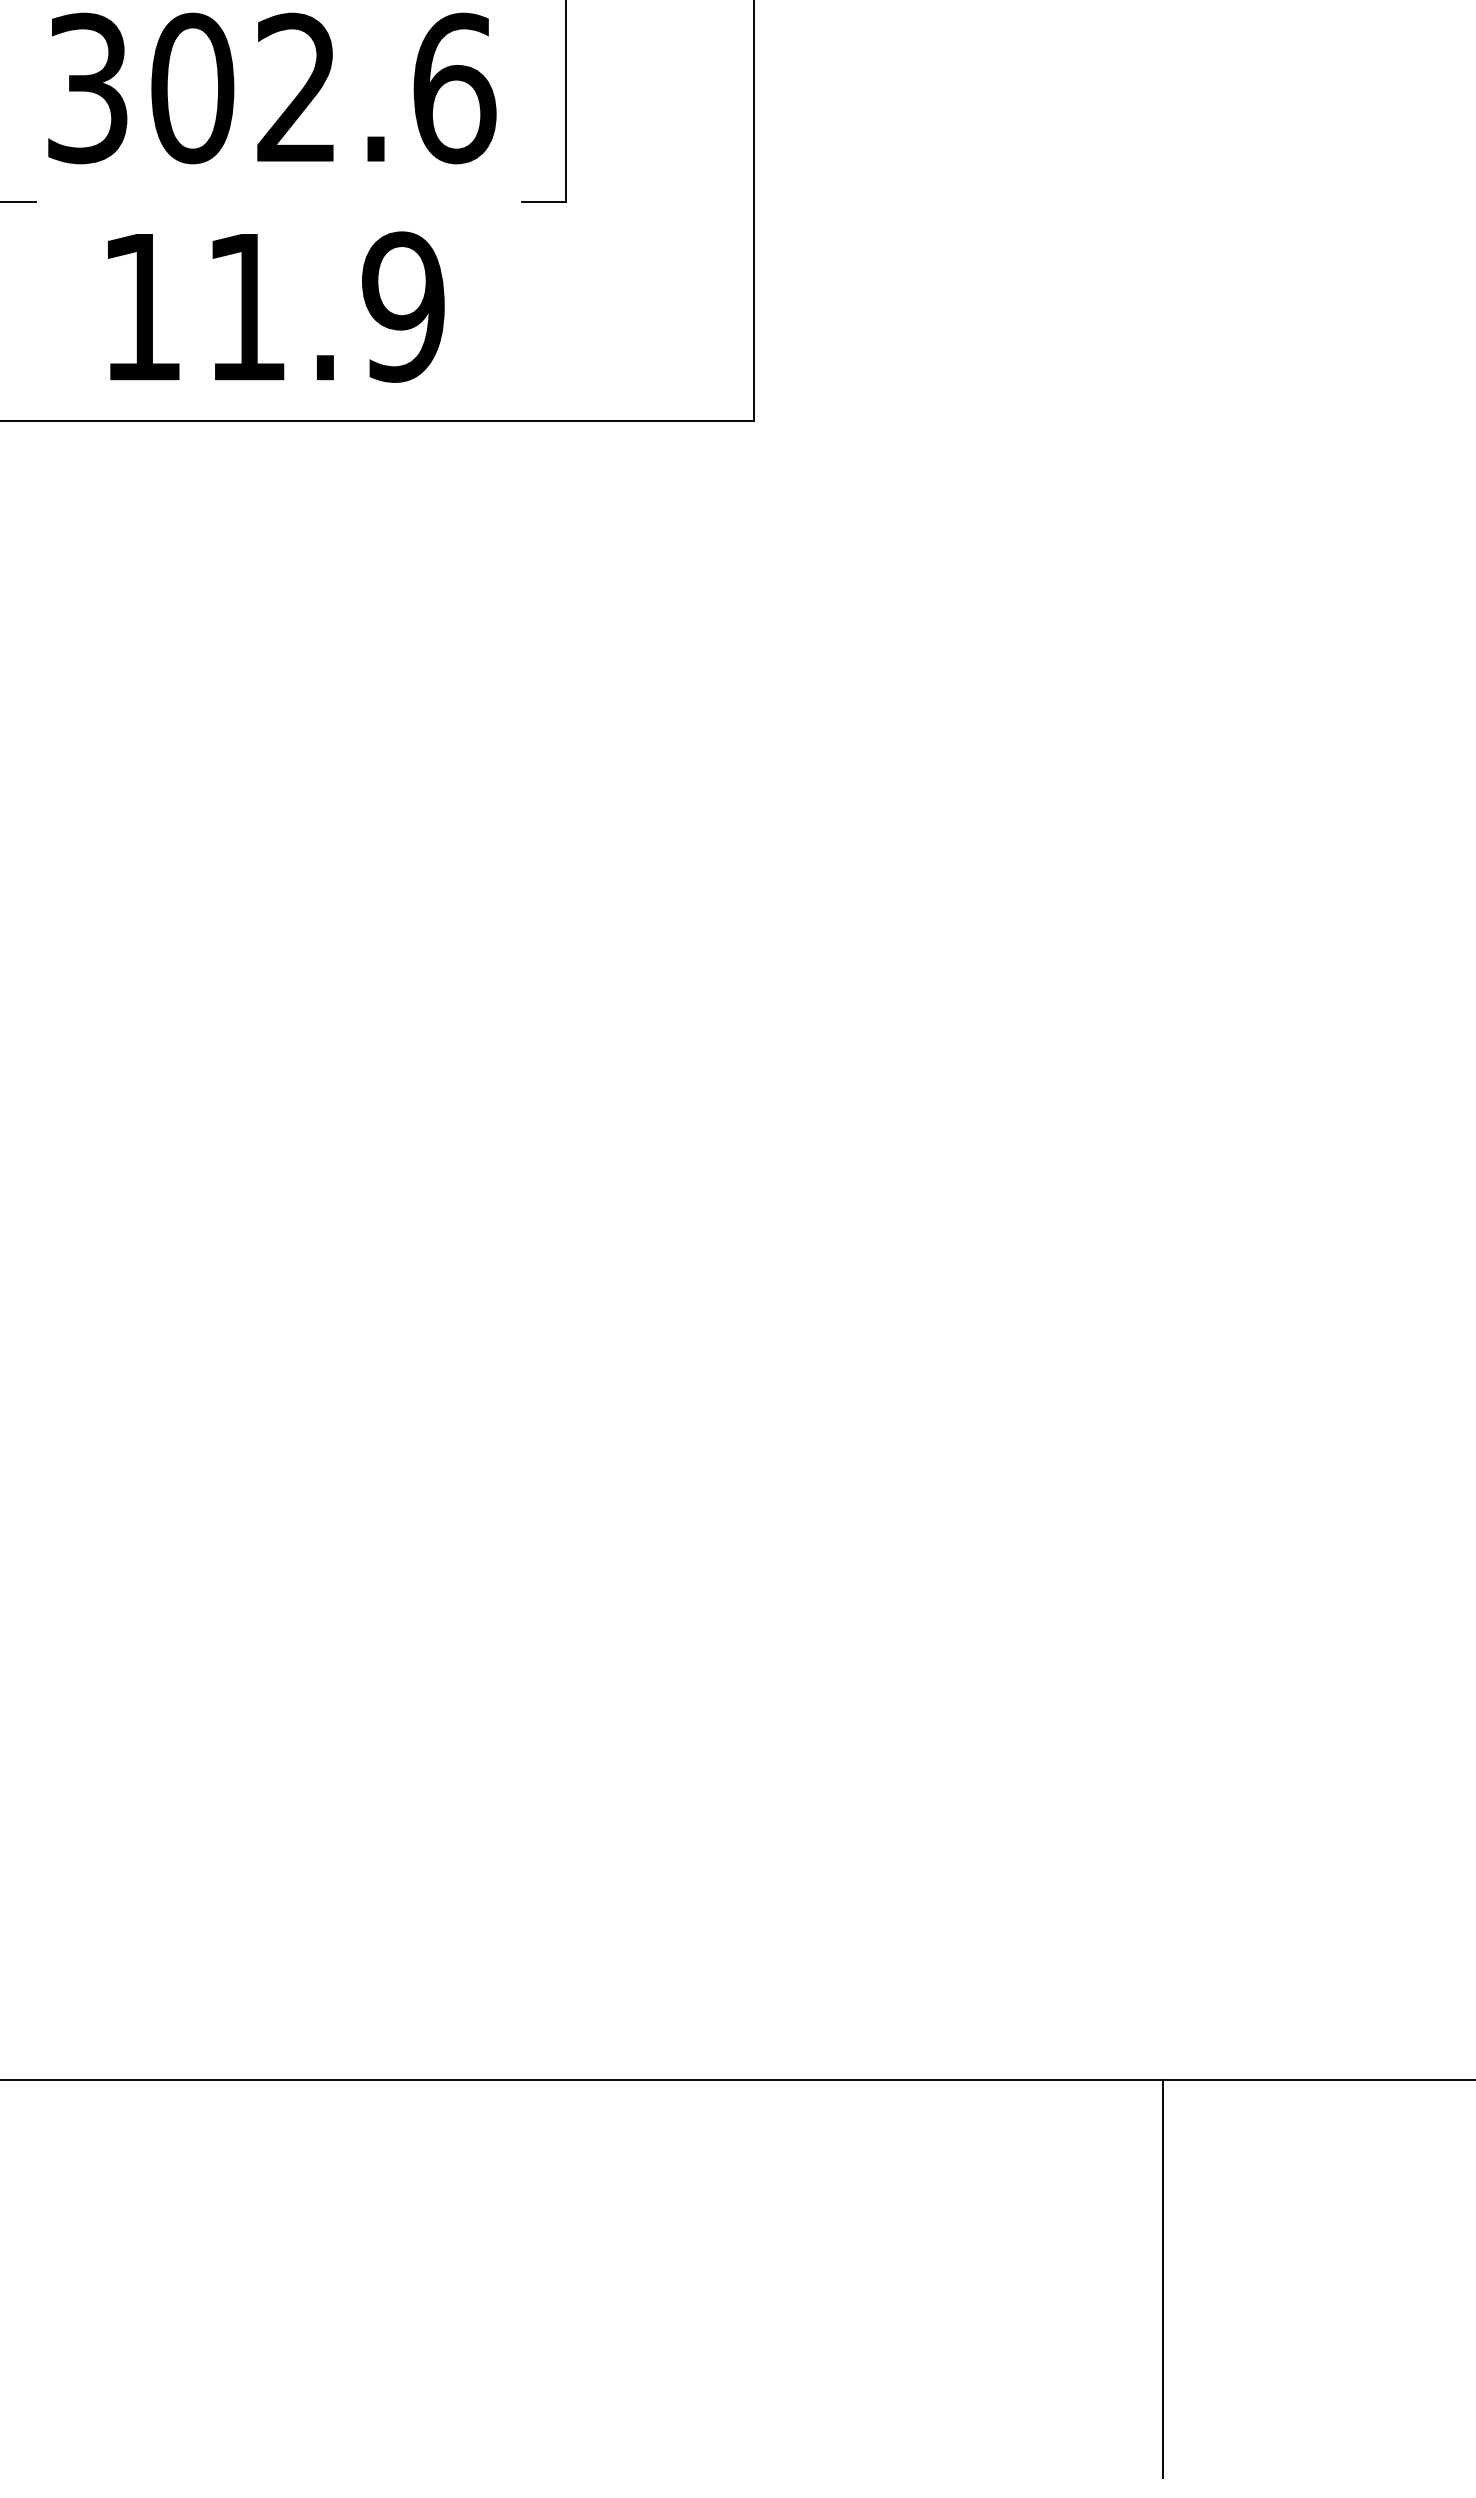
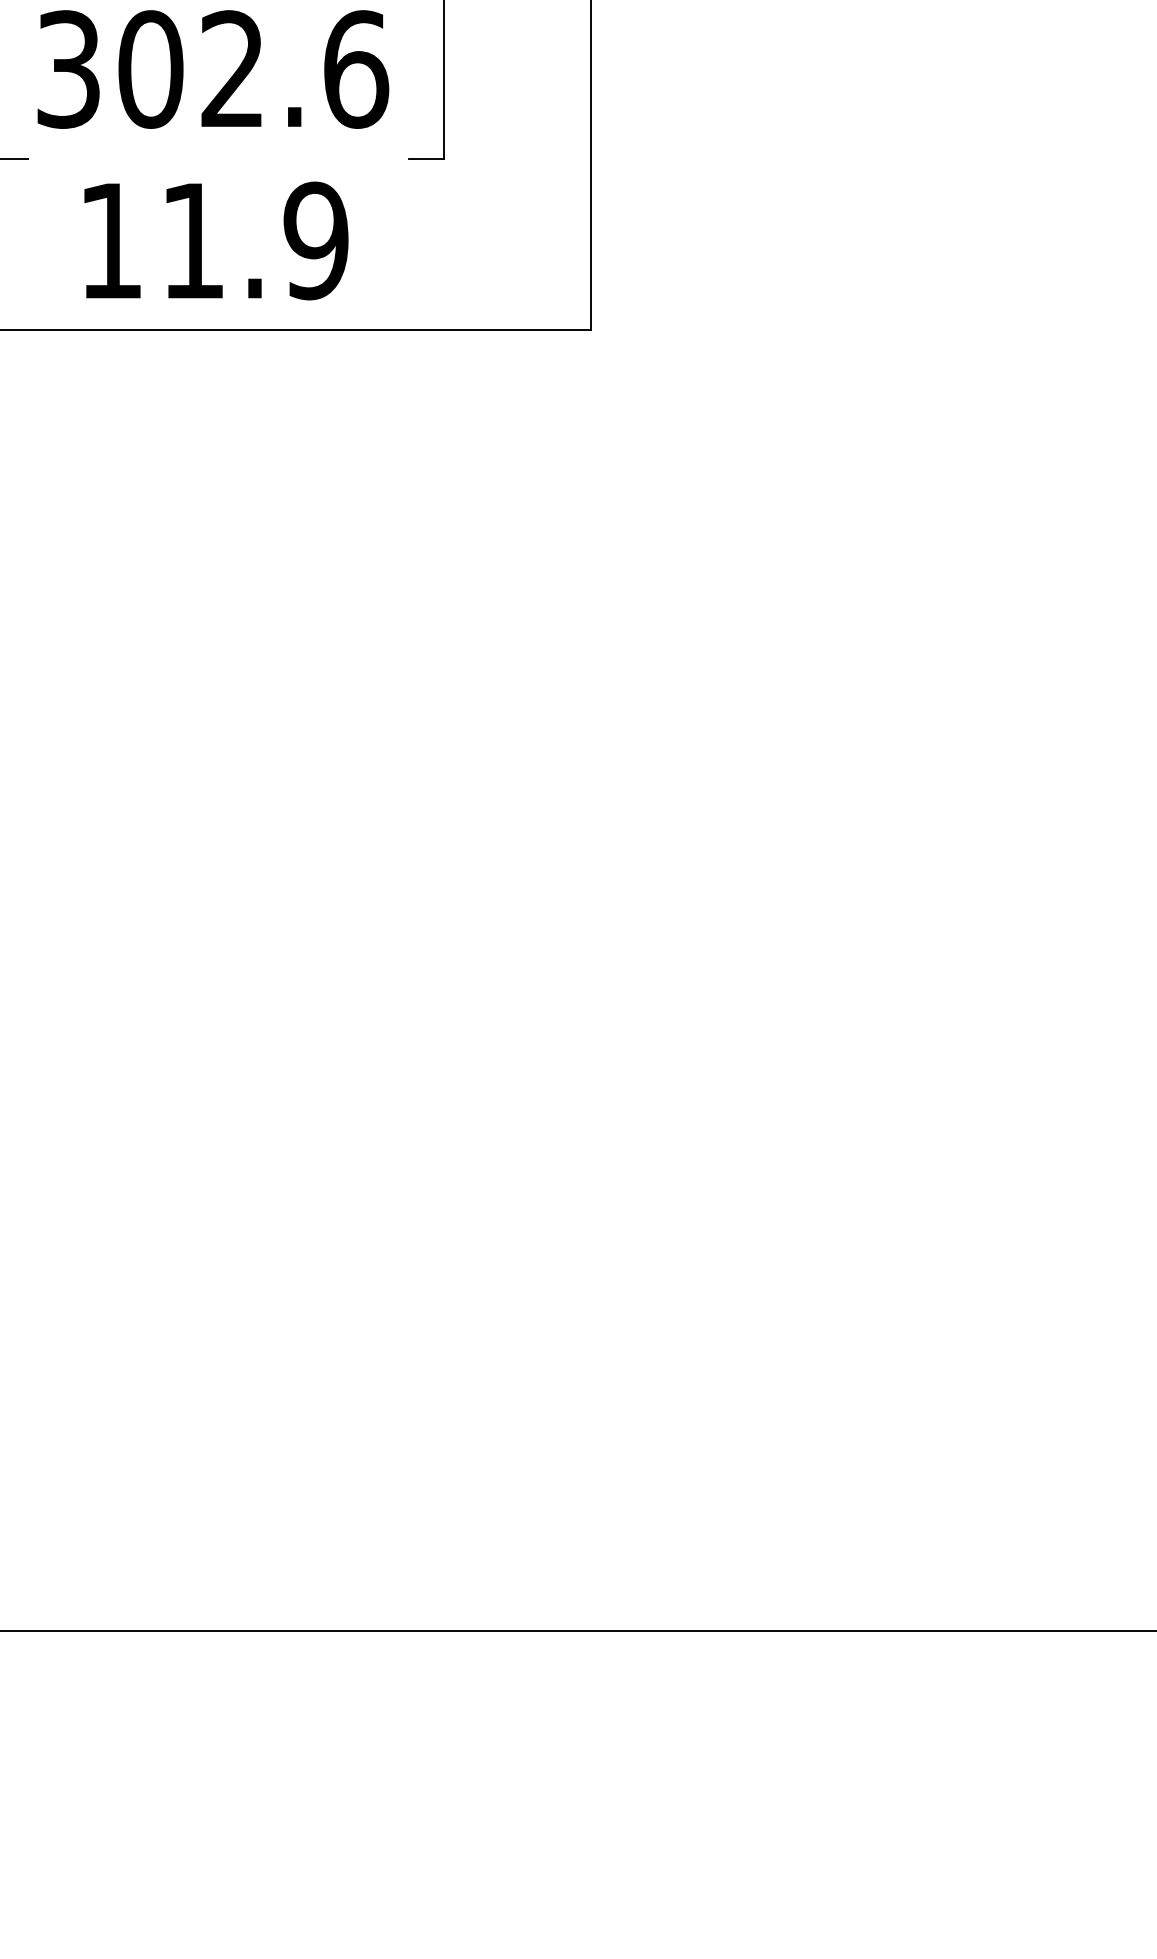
line: (1163, 2278) -> (912, 1786), removed

